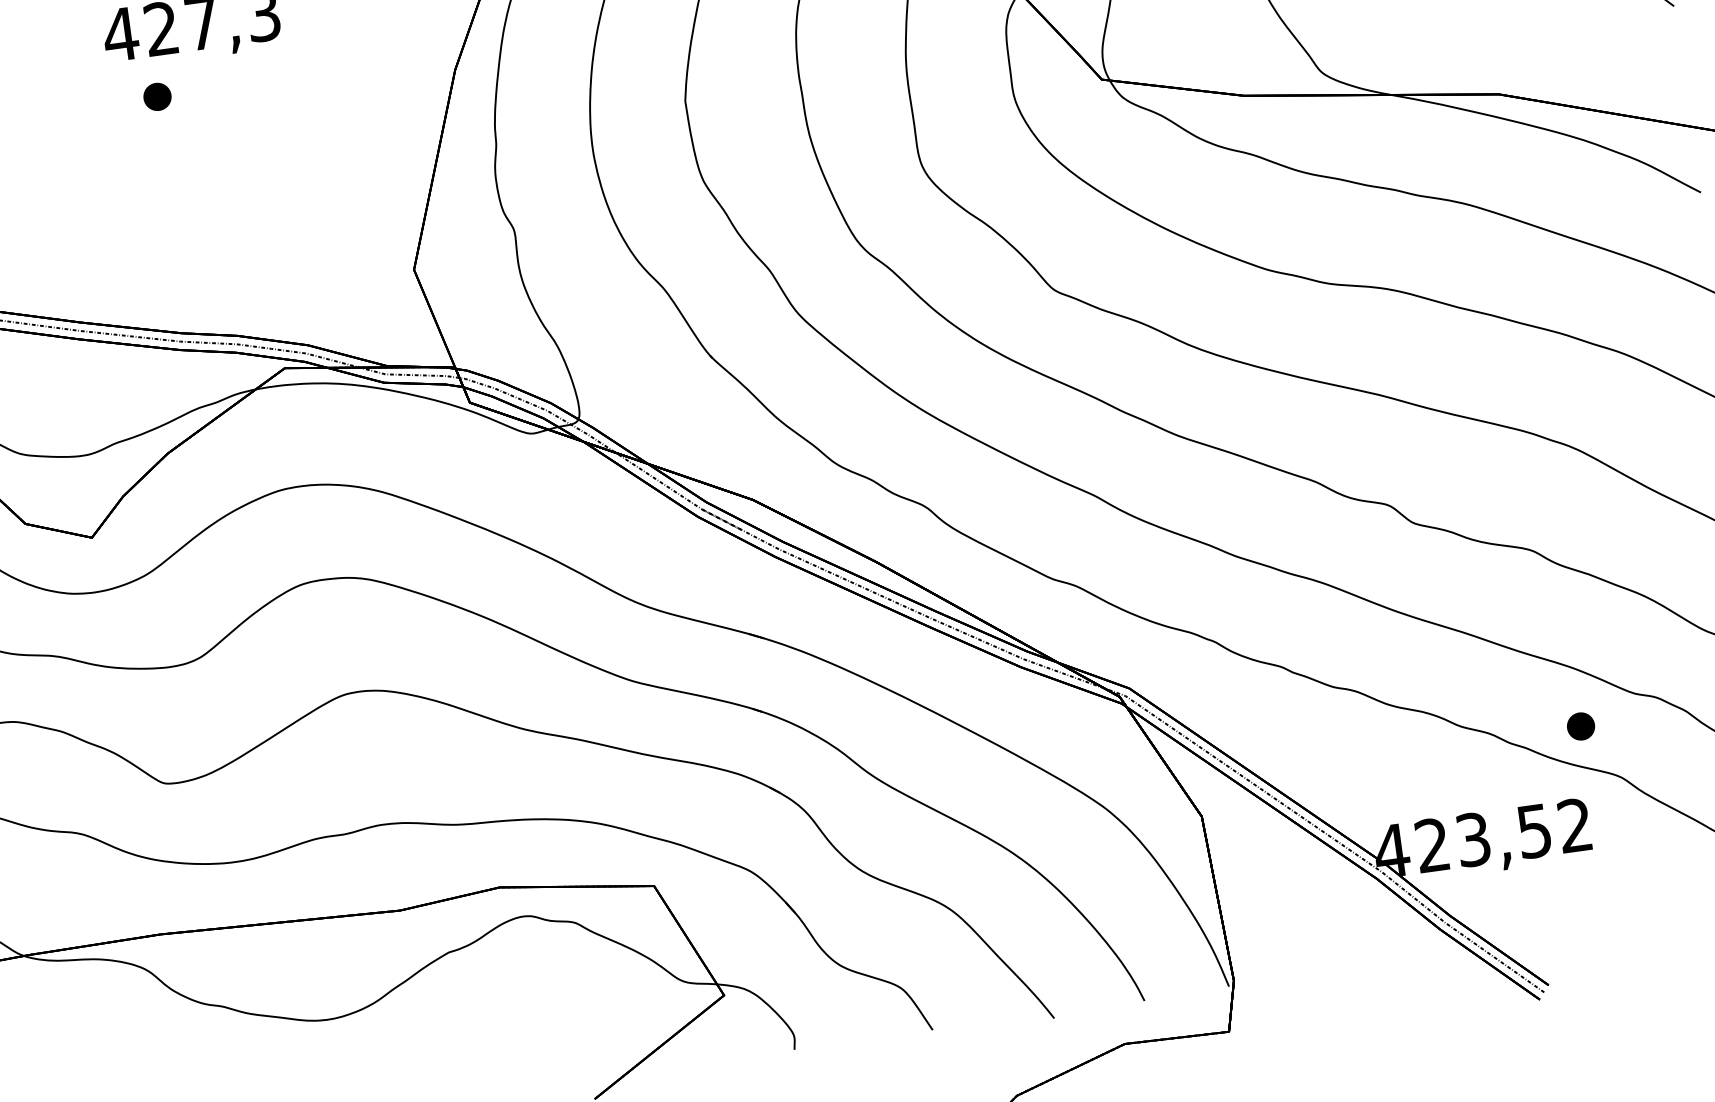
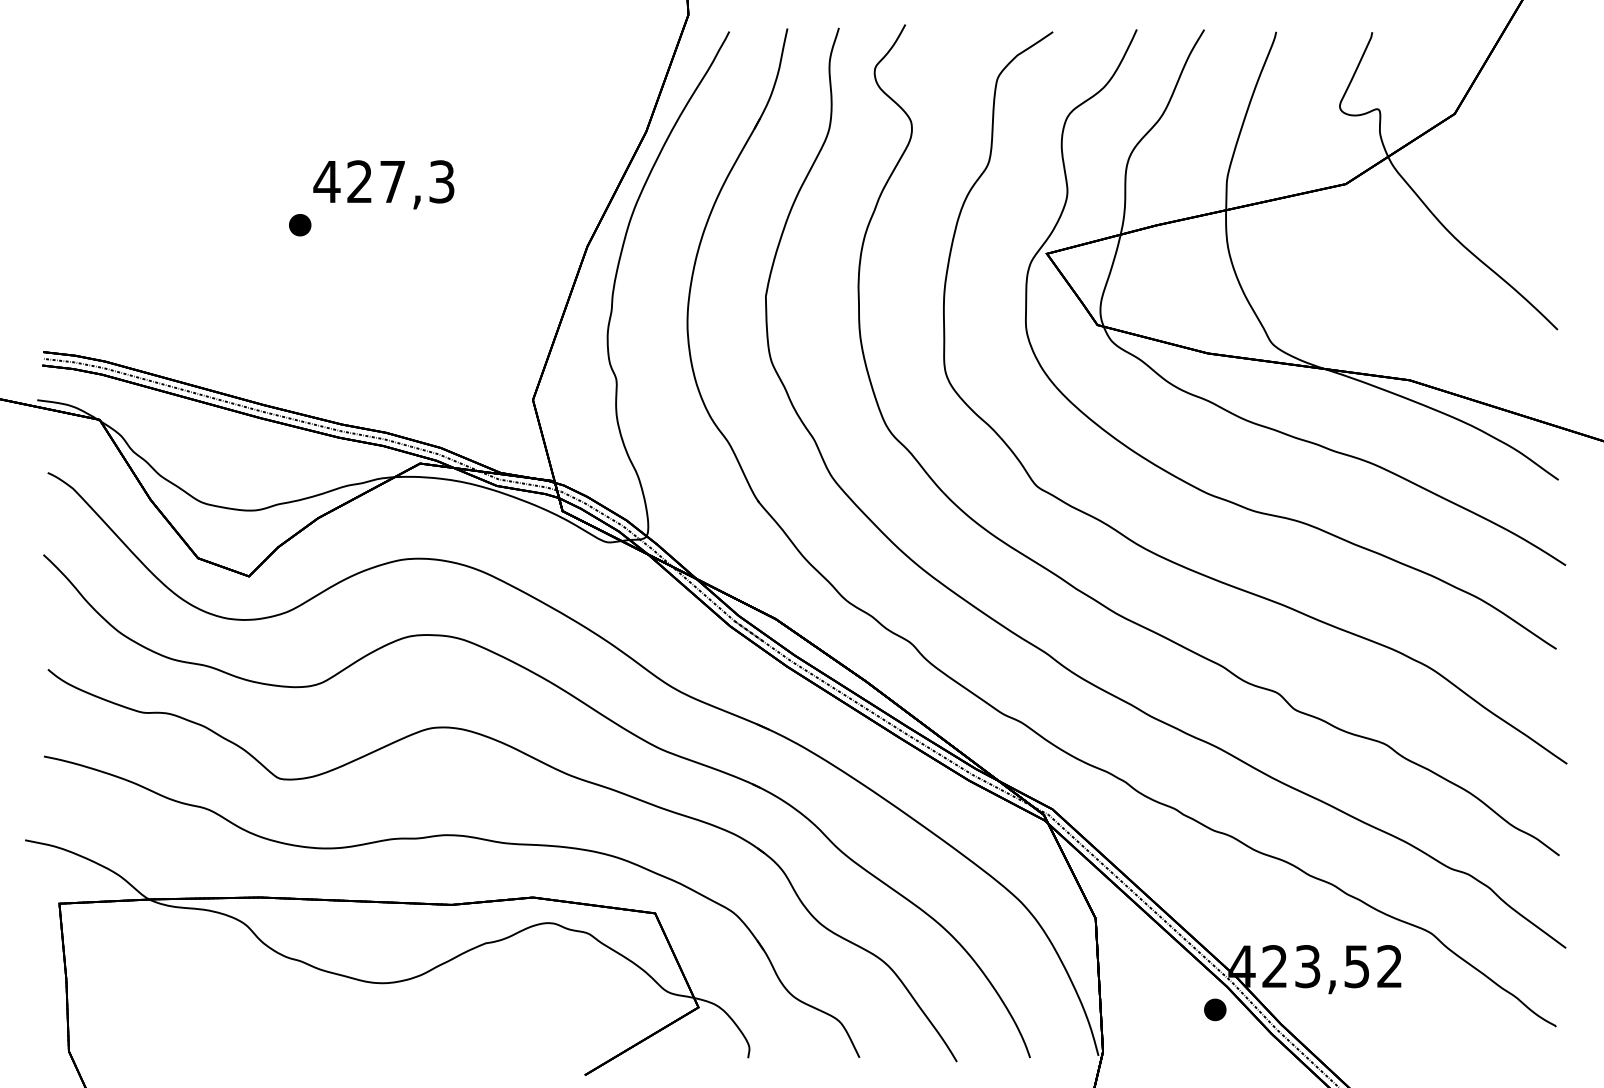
part: (157, 97) -> (300, 225), moved
part: (1581, 725) -> (1215, 1009), moved

